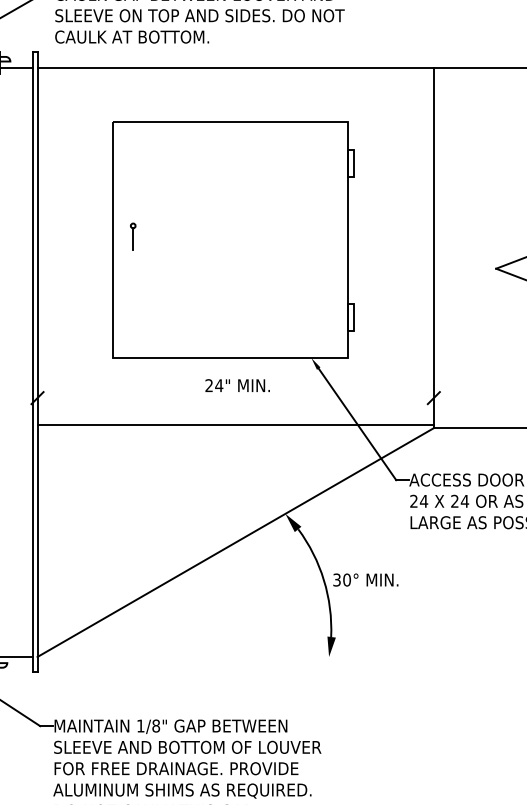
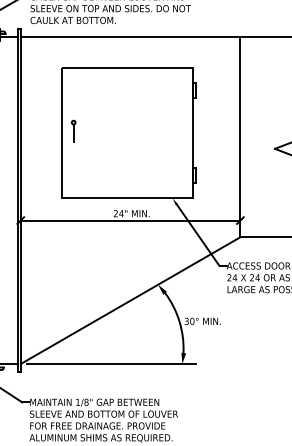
part: (132, 235) -> (73, 130), size x1.43
line: (235, 425) -> (130, 220), moved
line: (201, 657) -> (111, 364), added

